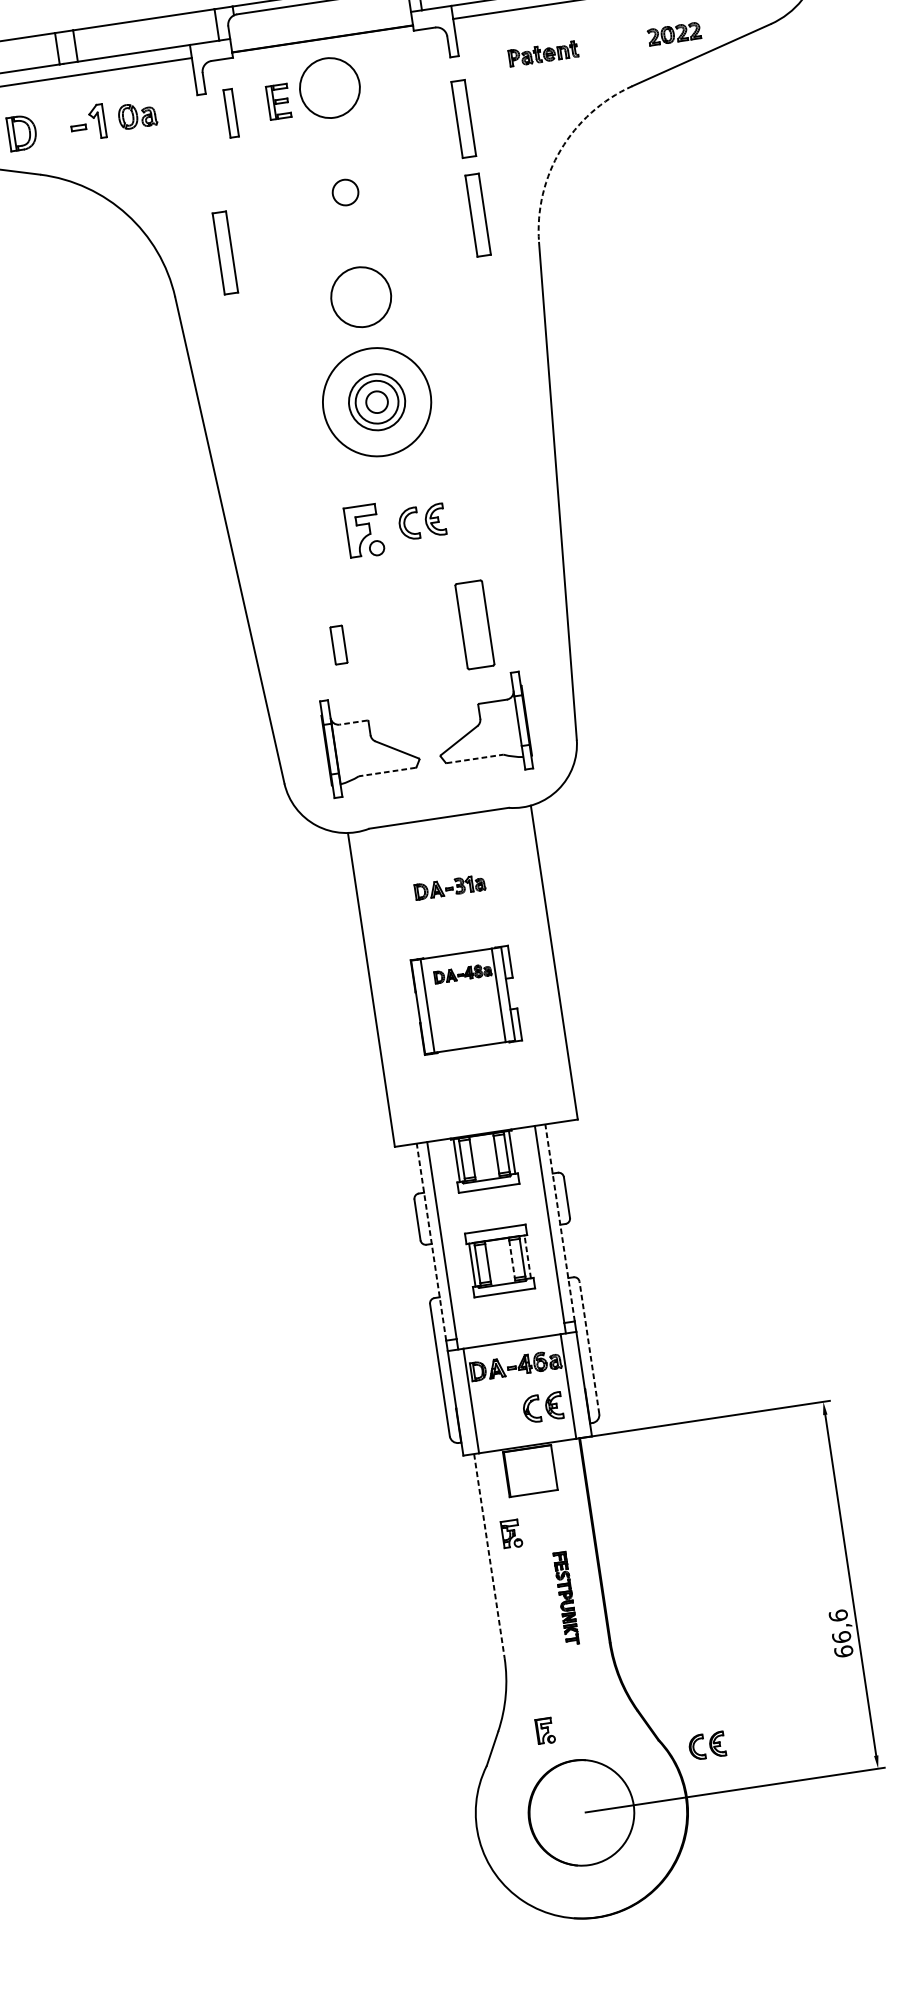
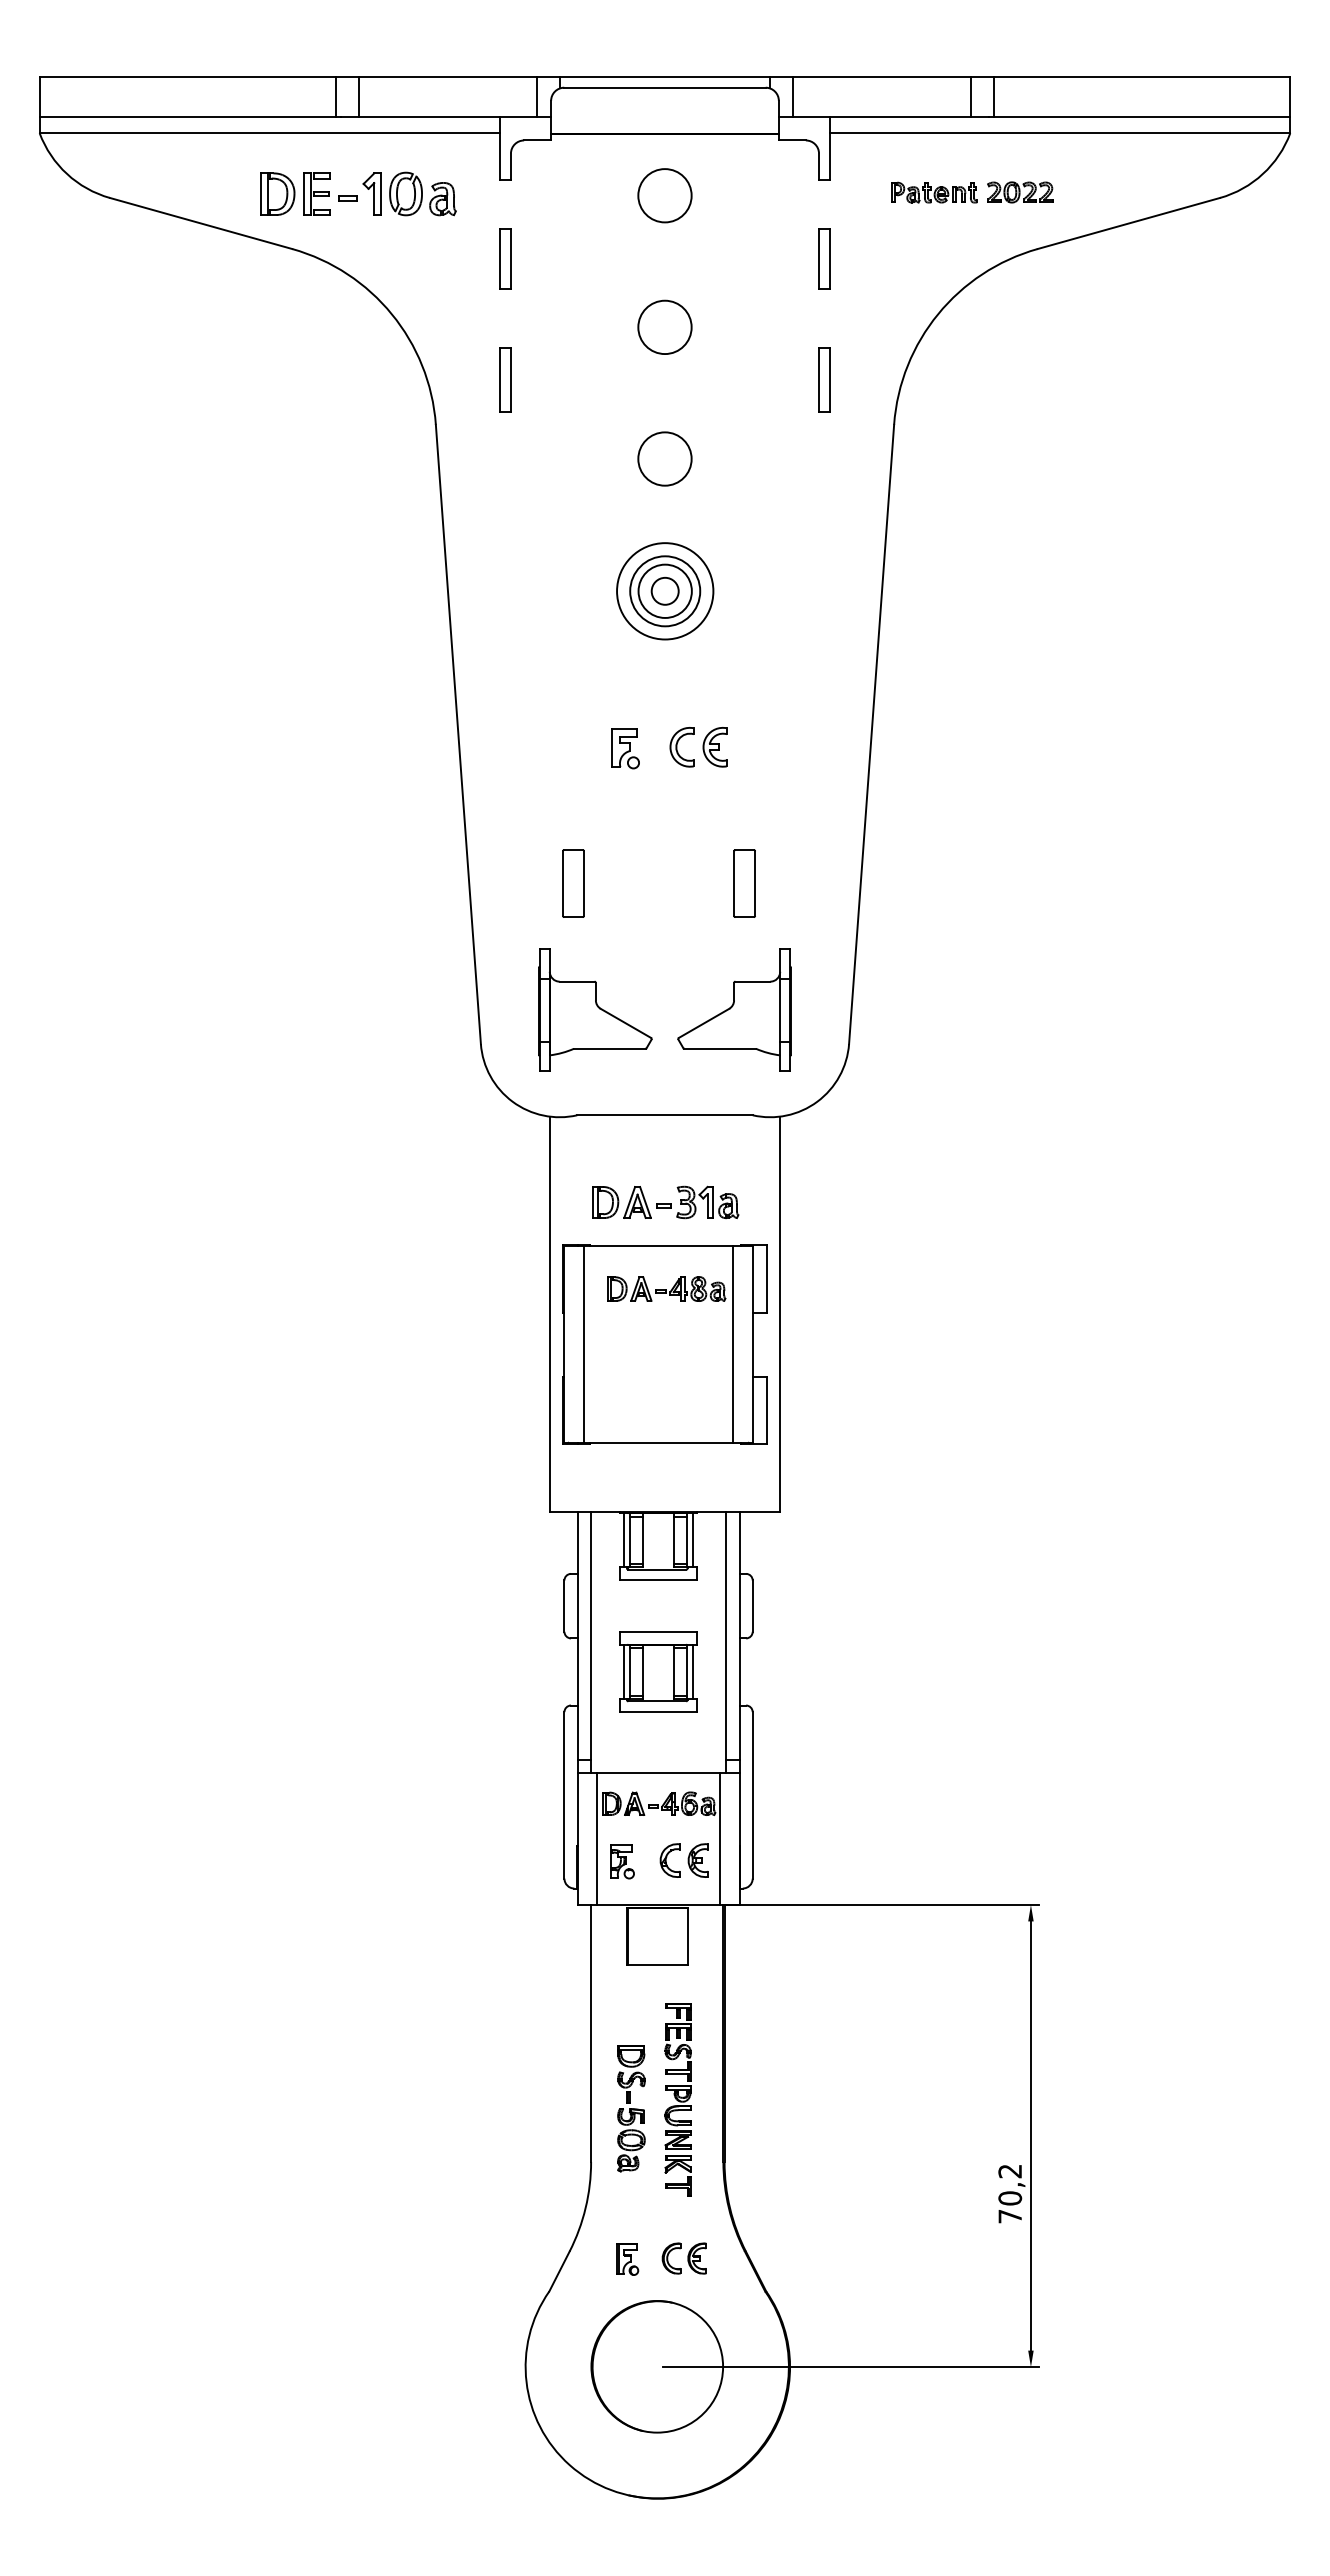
part: (674, 34) -> (1020, 192), moved
circle: (329, 88) -> (664, 195), size x0.71
part: (277, 101) -> (316, 193), moved
part: (231, 113) -> (505, 258), moved
part: (137, 115) -> (422, 193), size x1.43
part: (464, 119) -> (824, 258), size x0.62
arc: (561, 150) -> (938, 314), dashed -> solid
circle: (345, 192) -> (664, 326), size x1.67
part: (478, 215) -> (824, 379), size x0.62
part: (225, 252) -> (505, 379), size x0.62
circle: (360, 296) -> (664, 458), size x0.71
circle: (377, 402) -> (665, 591), size x0.71
part: (364, 531) -> (625, 748), size x0.62
part: (474, 624) -> (744, 883), size x0.62
part: (338, 645) -> (573, 883), size x1.43
line: (352, 722) -> (576, 981), dashed -> solid
line: (475, 758) -> (720, 1048), dashed -> solid
line: (387, 771) -> (609, 1048), dashed -> solid
part: (449, 887) -> (665, 1202), size x1.67
part: (465, 1000) -> (664, 1344), size x1.67
line: (559, 1222) -> (739, 1635), dashed -> solid
line: (431, 1241) -> (577, 1635), dashed -> solid
line: (527, 1256) -> (693, 1671), dashed -> solid
line: (511, 1258) -> (673, 1671), dashed -> solid
line: (589, 1347) -> (752, 1794), dashed -> solid
part: (511, 1534) -> (622, 1861), moved
line: (489, 1556) -> (591, 2033), dashed -> solid
part: (565, 1598) -> (677, 2099), size x1.67
part: (530, 1610) -> (631, 2108), added
text: (841, 1633) -> (1010, 2193), 66,6 -> 70,2
part: (706, 1746) -> (683, 2258), moved

